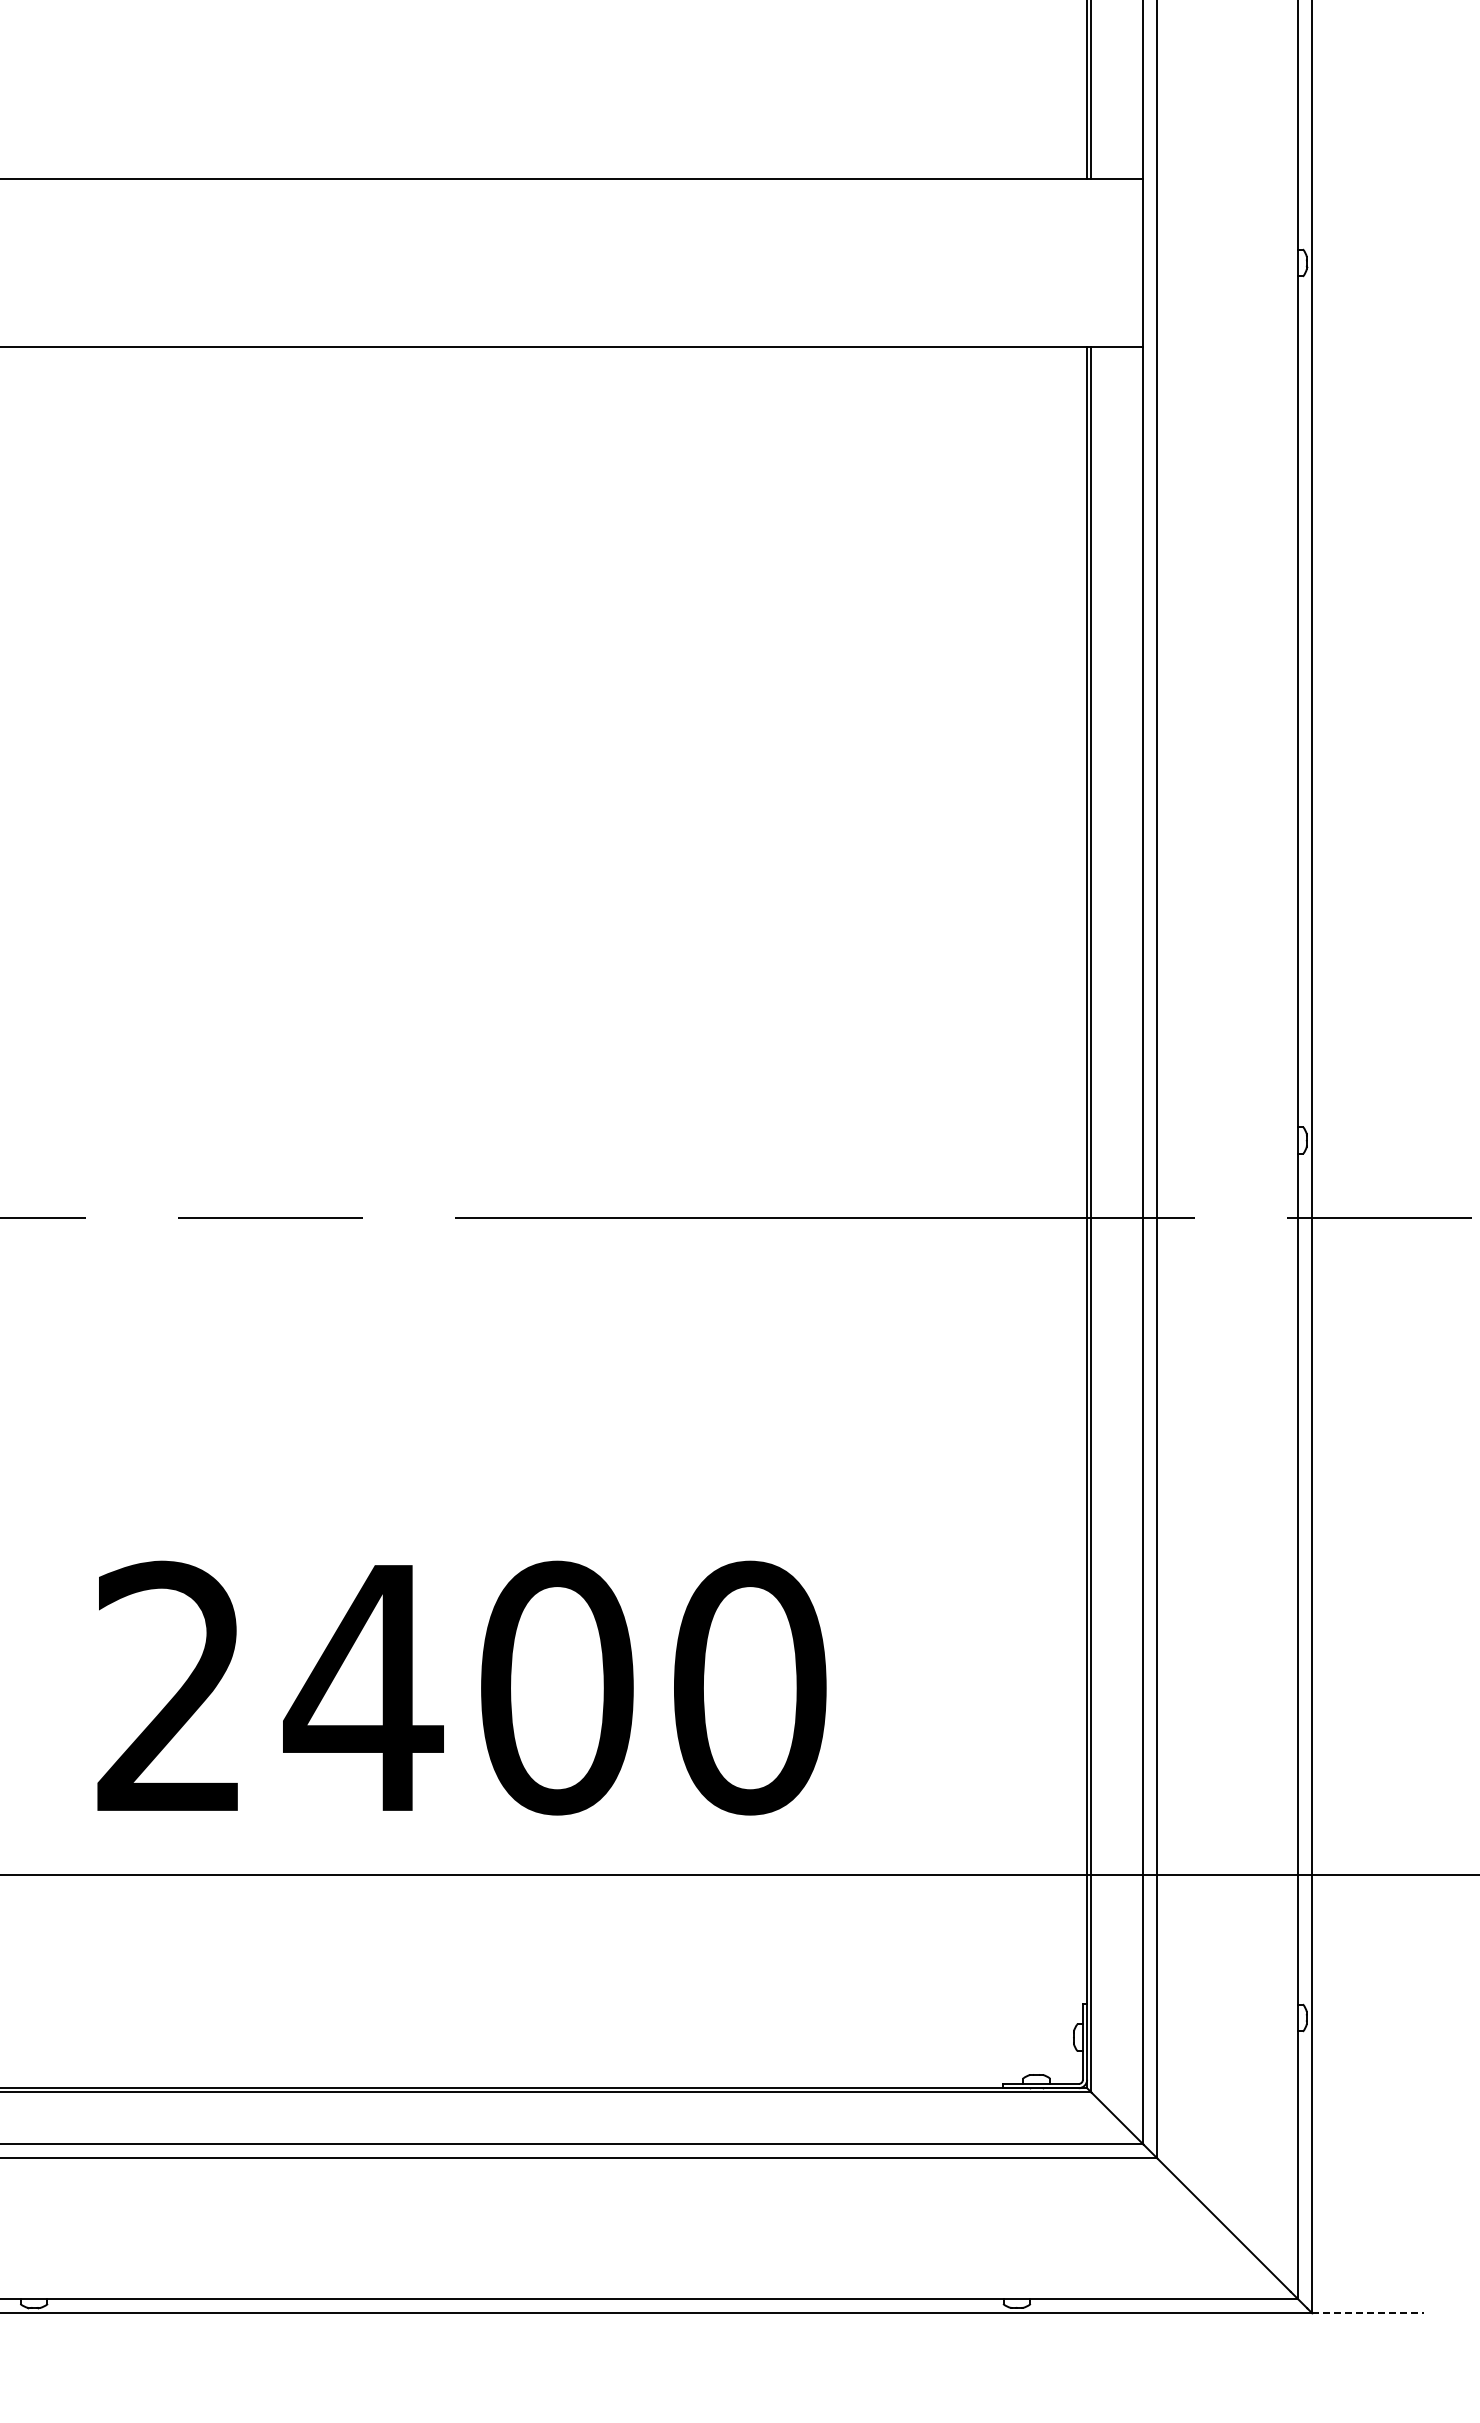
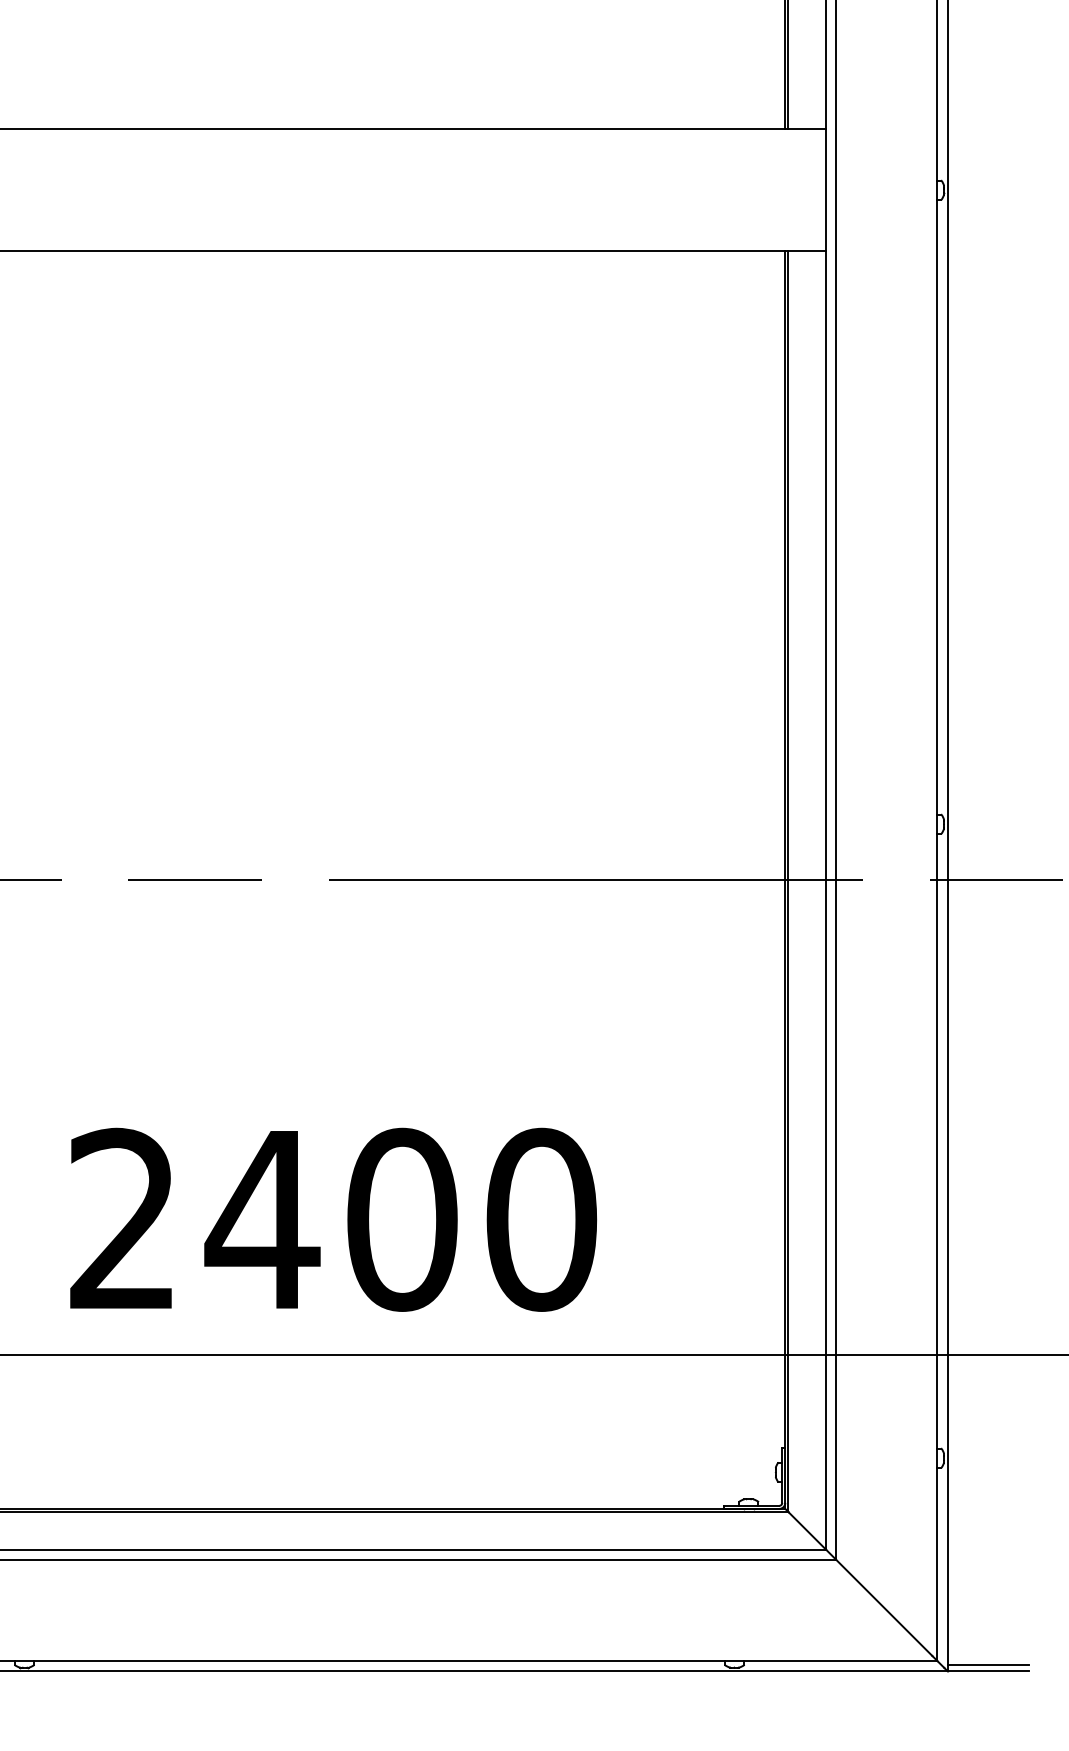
line: (1367, 2304) -> (987, 1665), added
line: (1368, 2312) -> (988, 1670), dashed -> solid

